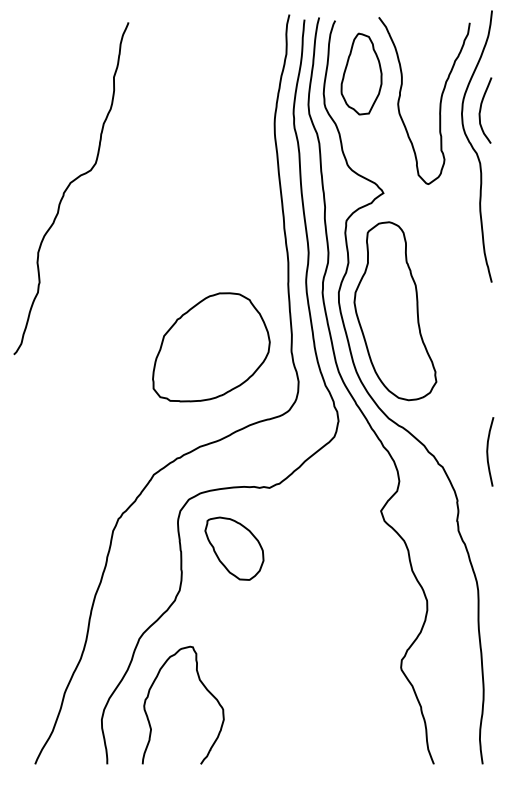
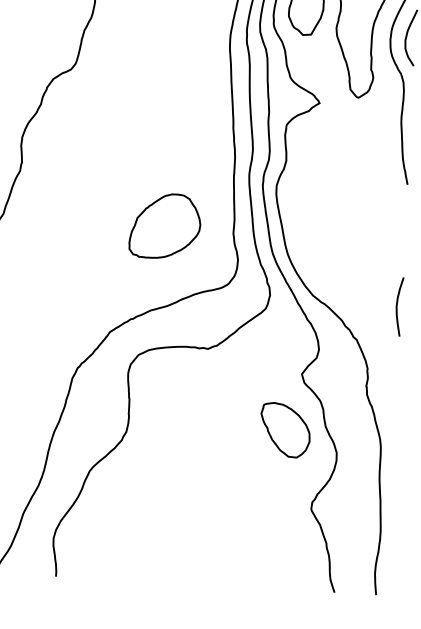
part: (395, 311) -> (324, 204), removed
part: (211, 347) -> (165, 226), size x0.7
curve: (488, 451) -> (397, 306), moved
part: (234, 548) -> (285, 430), moved
curve: (205, 689) -> (143, 517), removed

